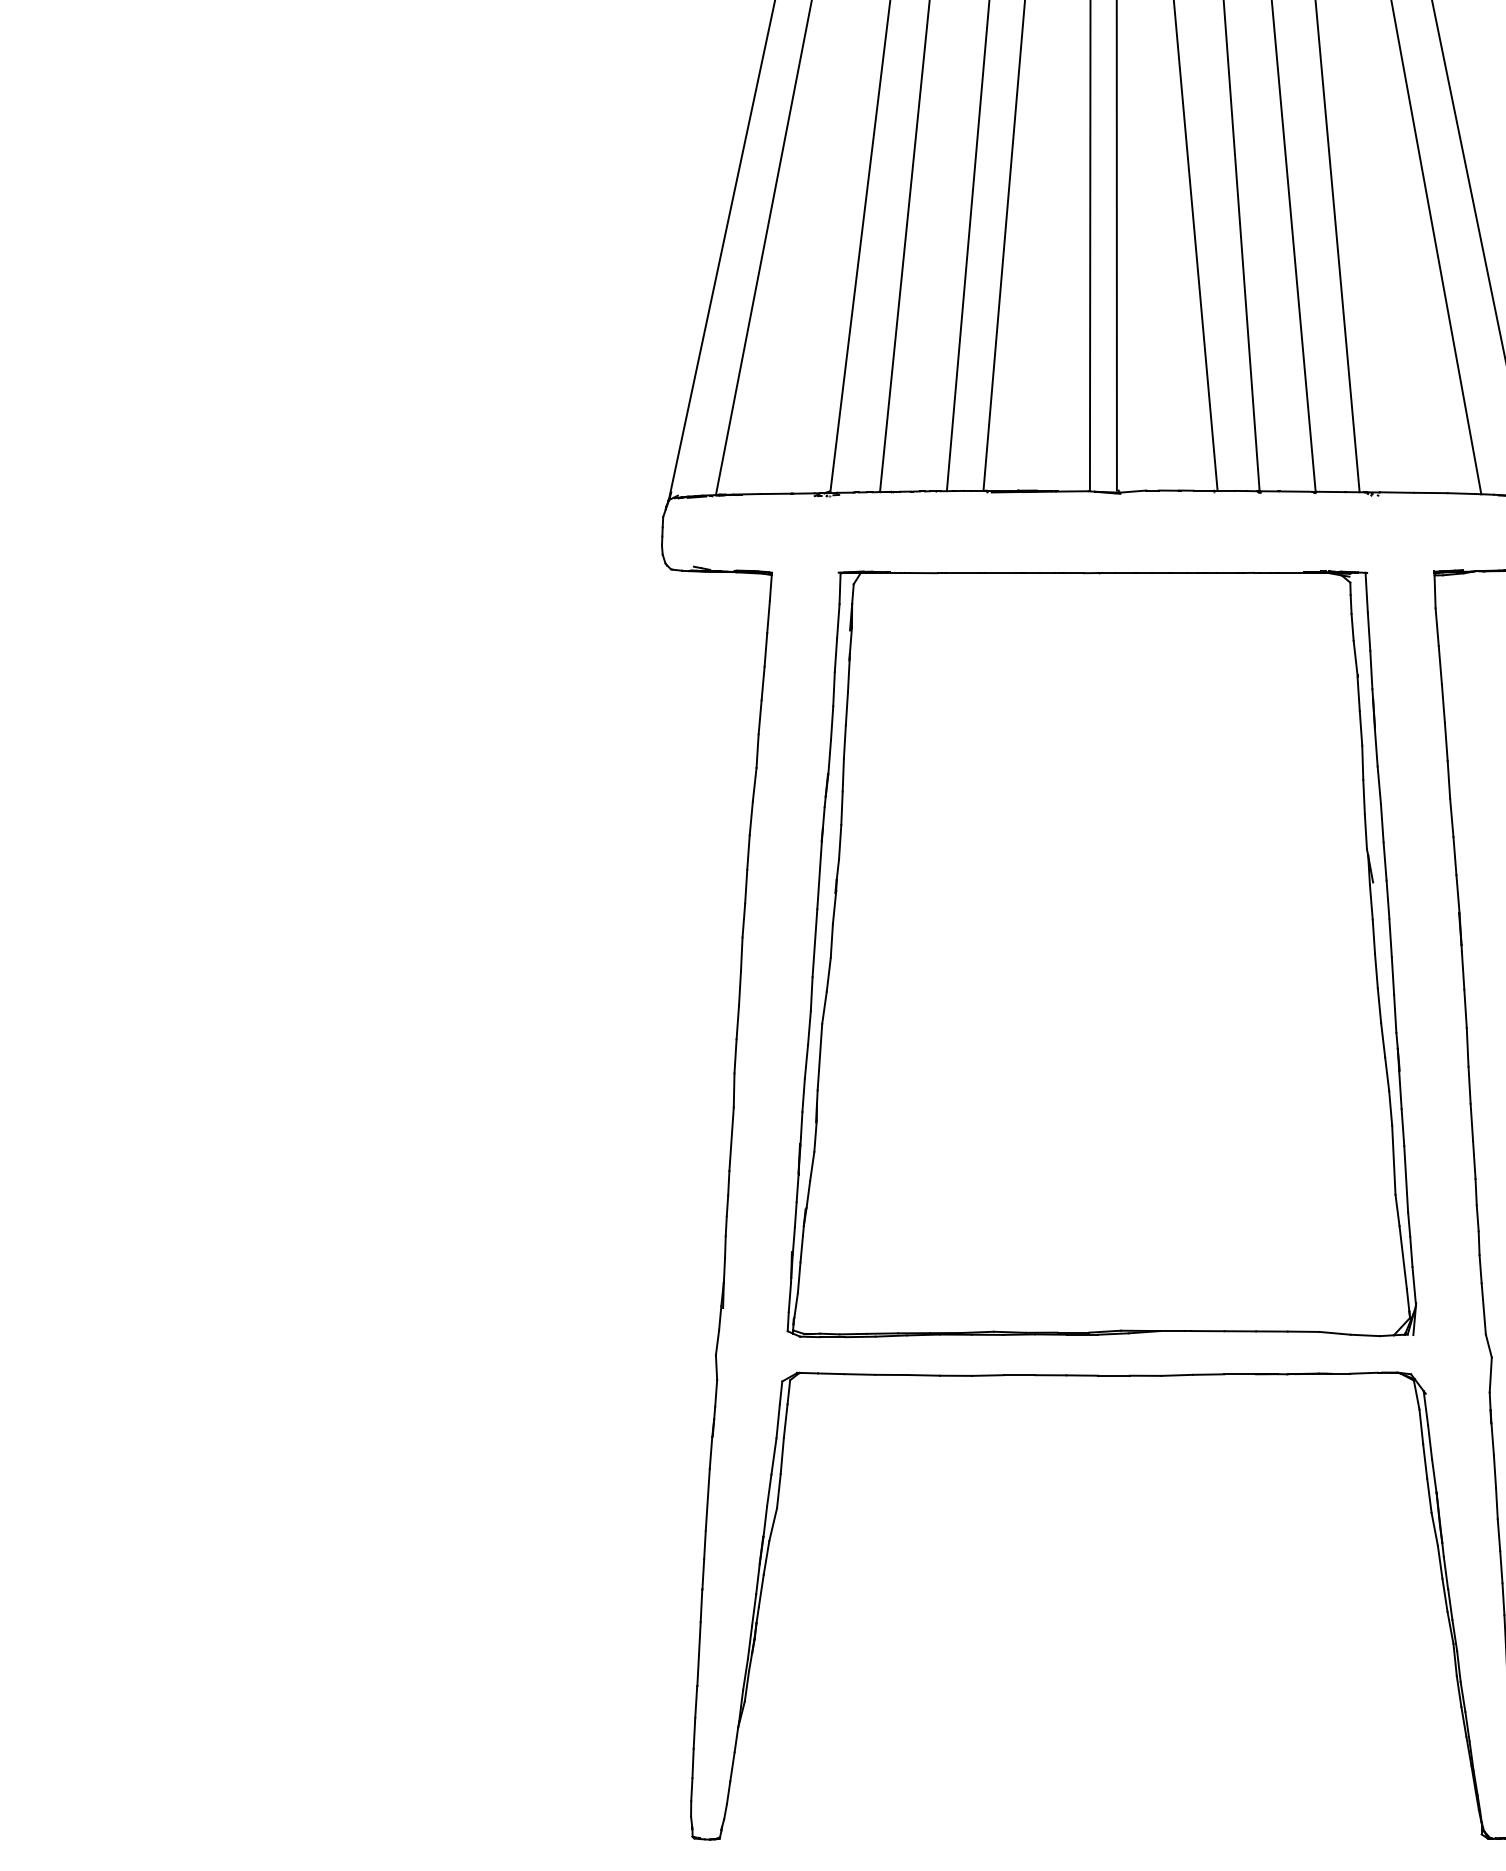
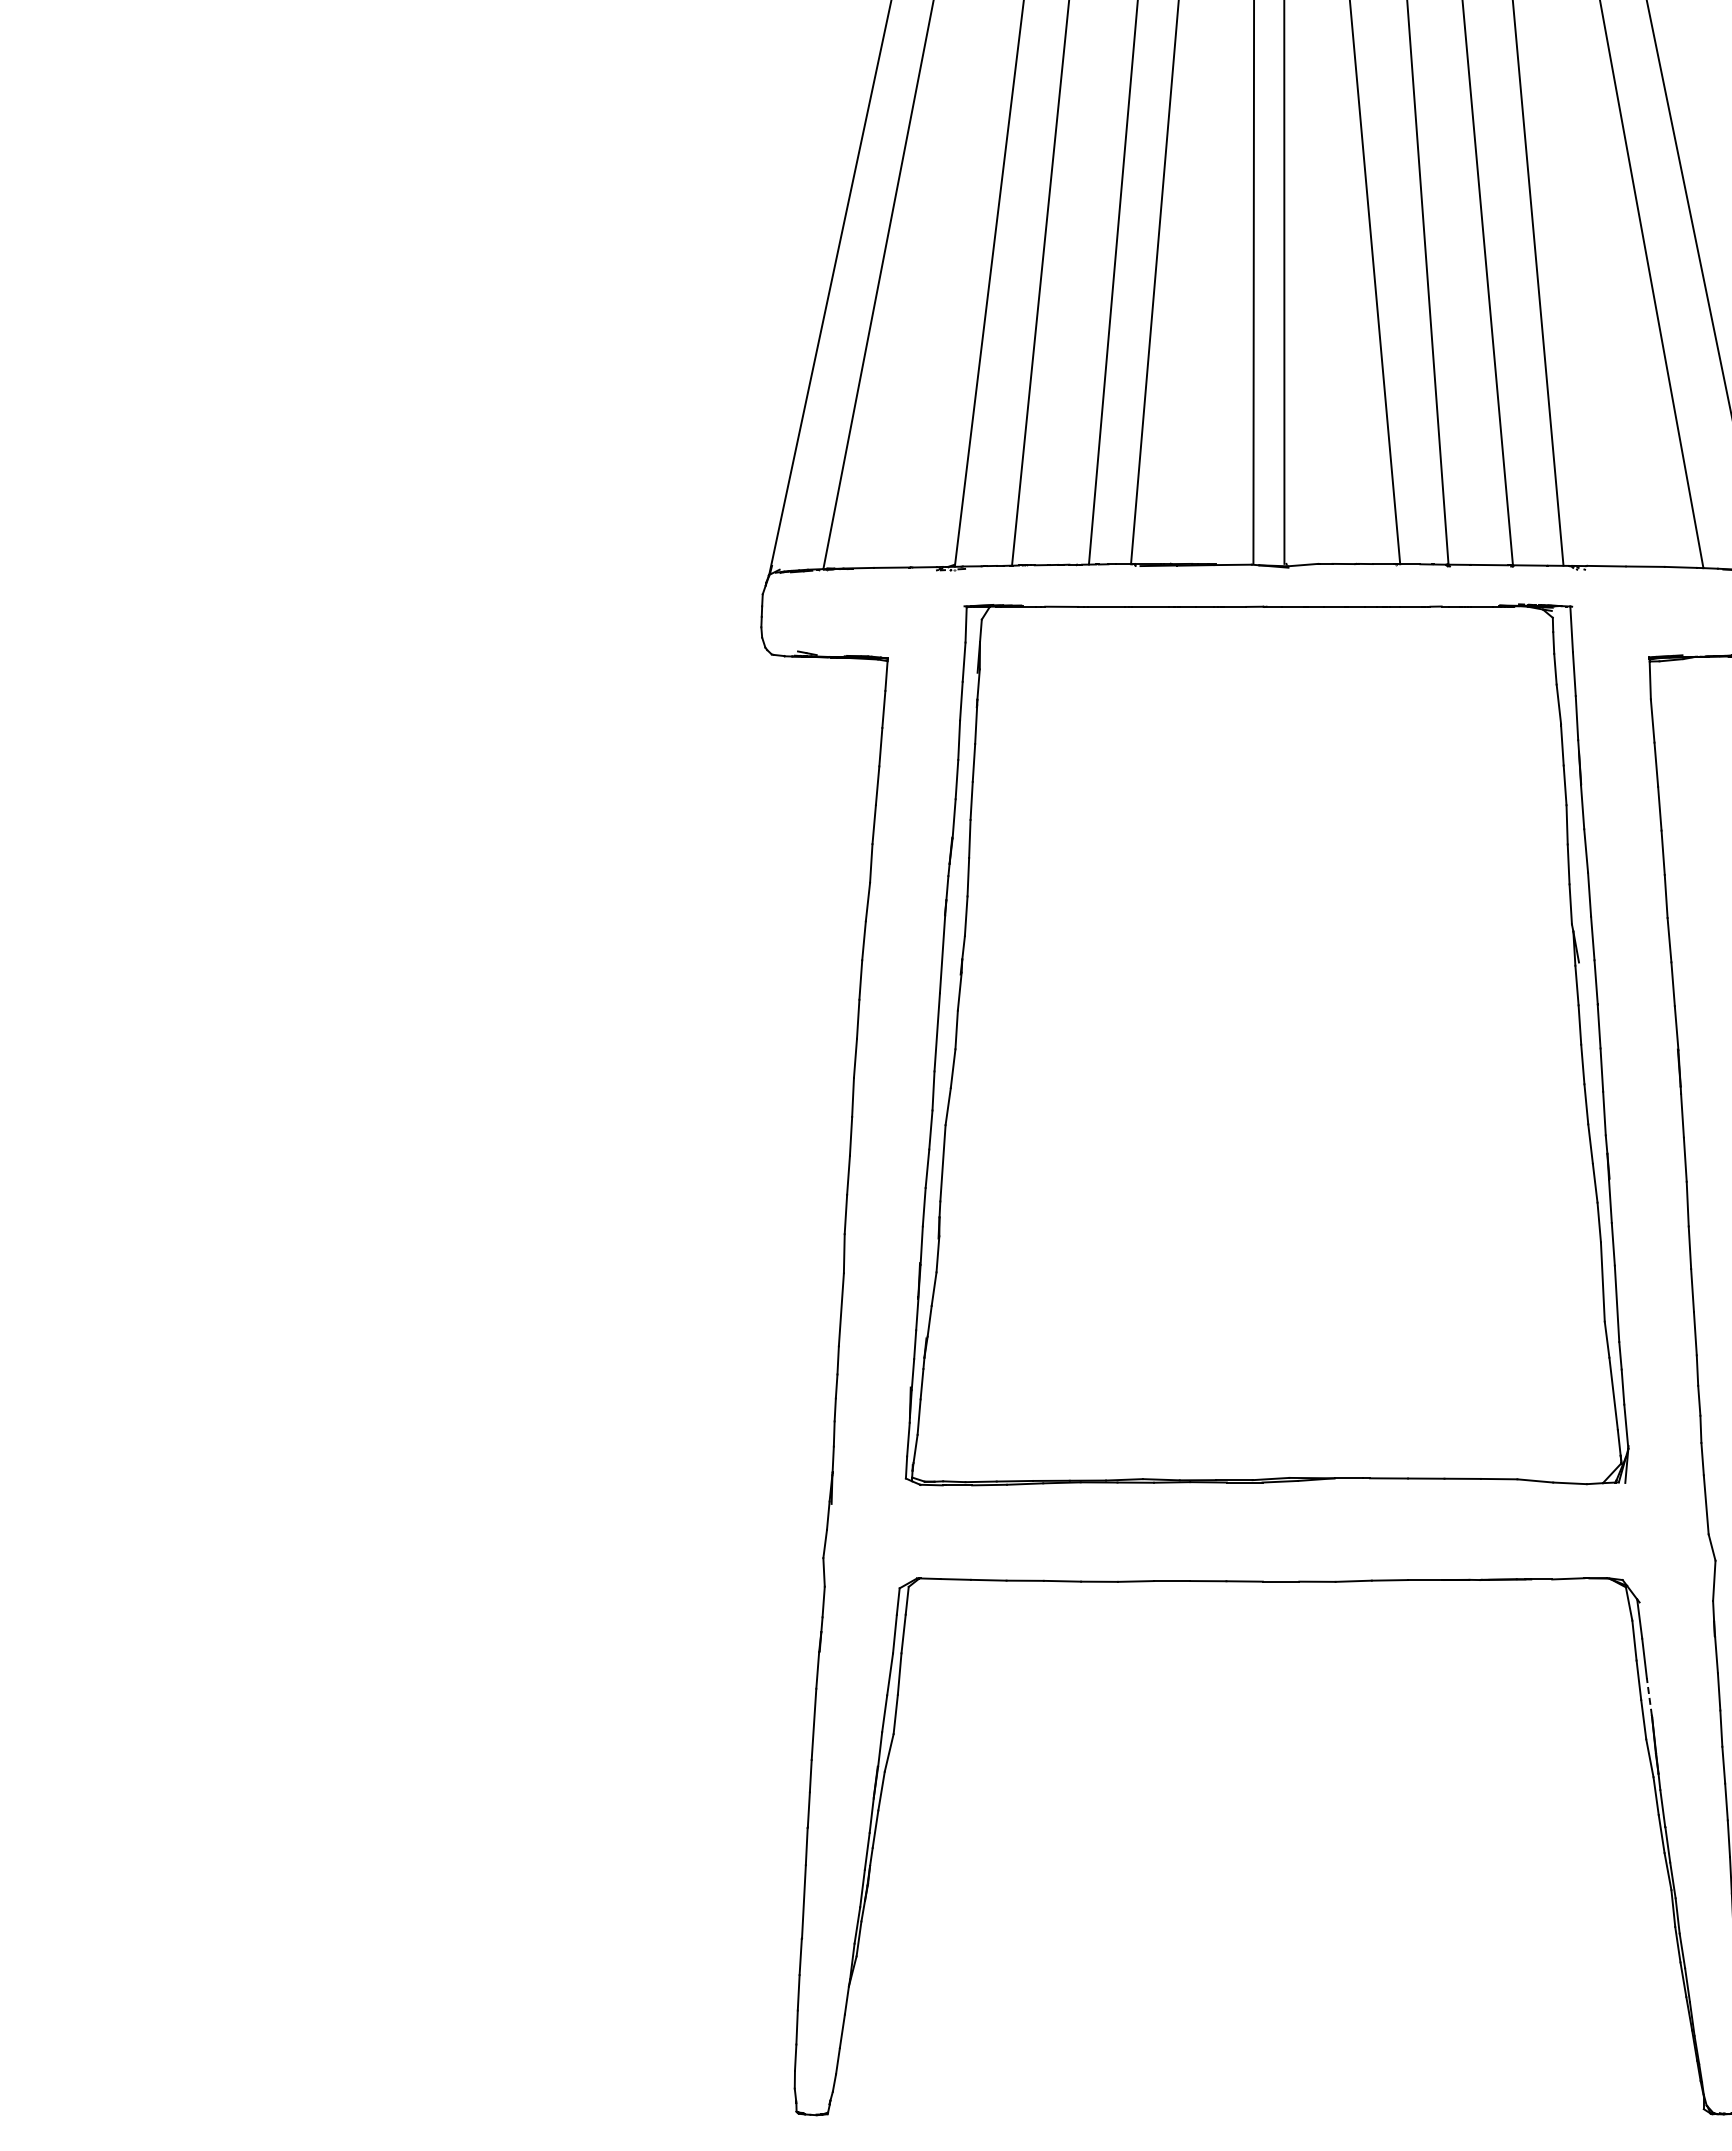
part: (1101, 953) -> (1266, 1044), moved
line: (1434, 1475) -> (1649, 1696), solid -> dashed

